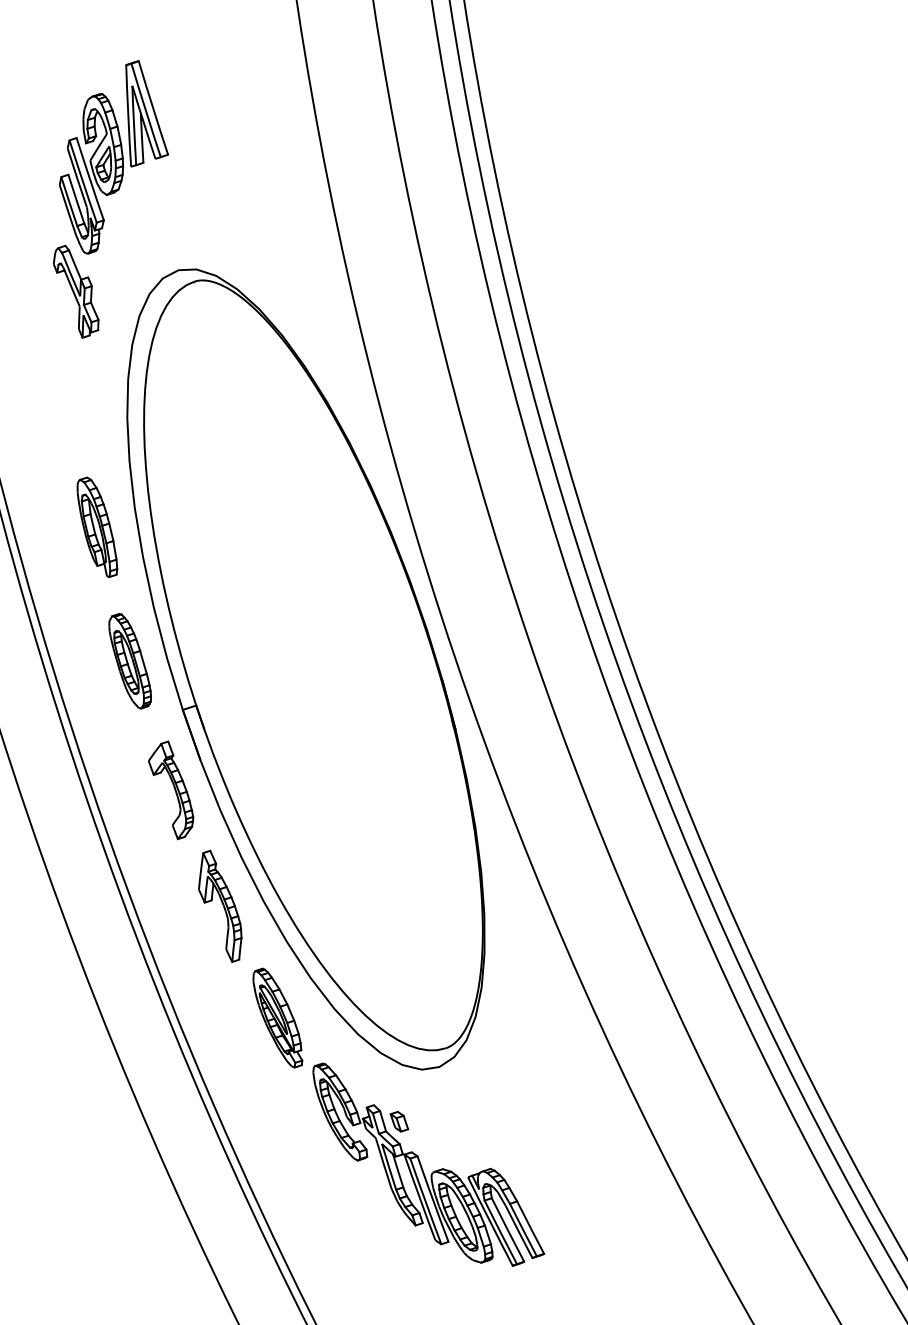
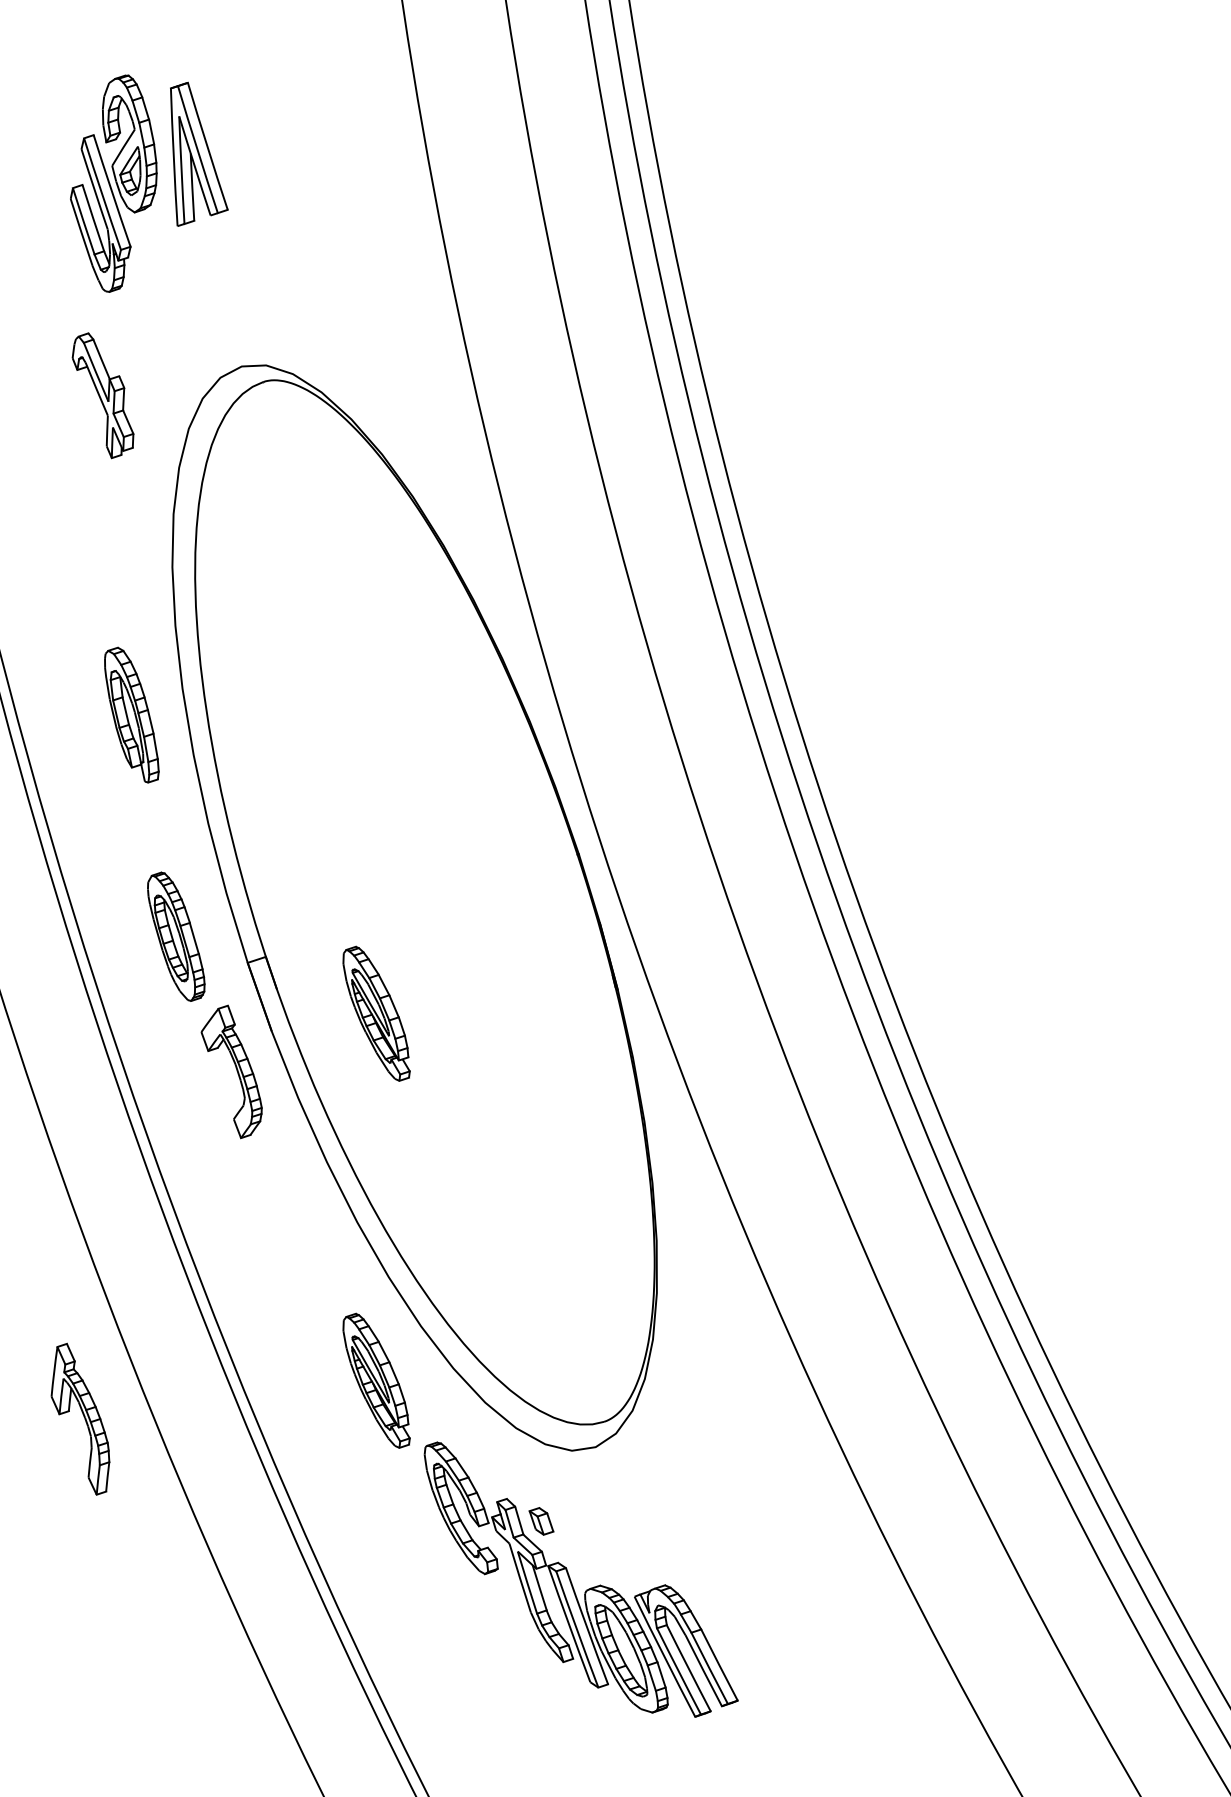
part: (91, 173) -> (113, 183), moved
part: (130, 661) -> (176, 936), moved
part: (277, 747) -> (376, 1013), added
part: (220, 905) -> (80, 1418), moved

